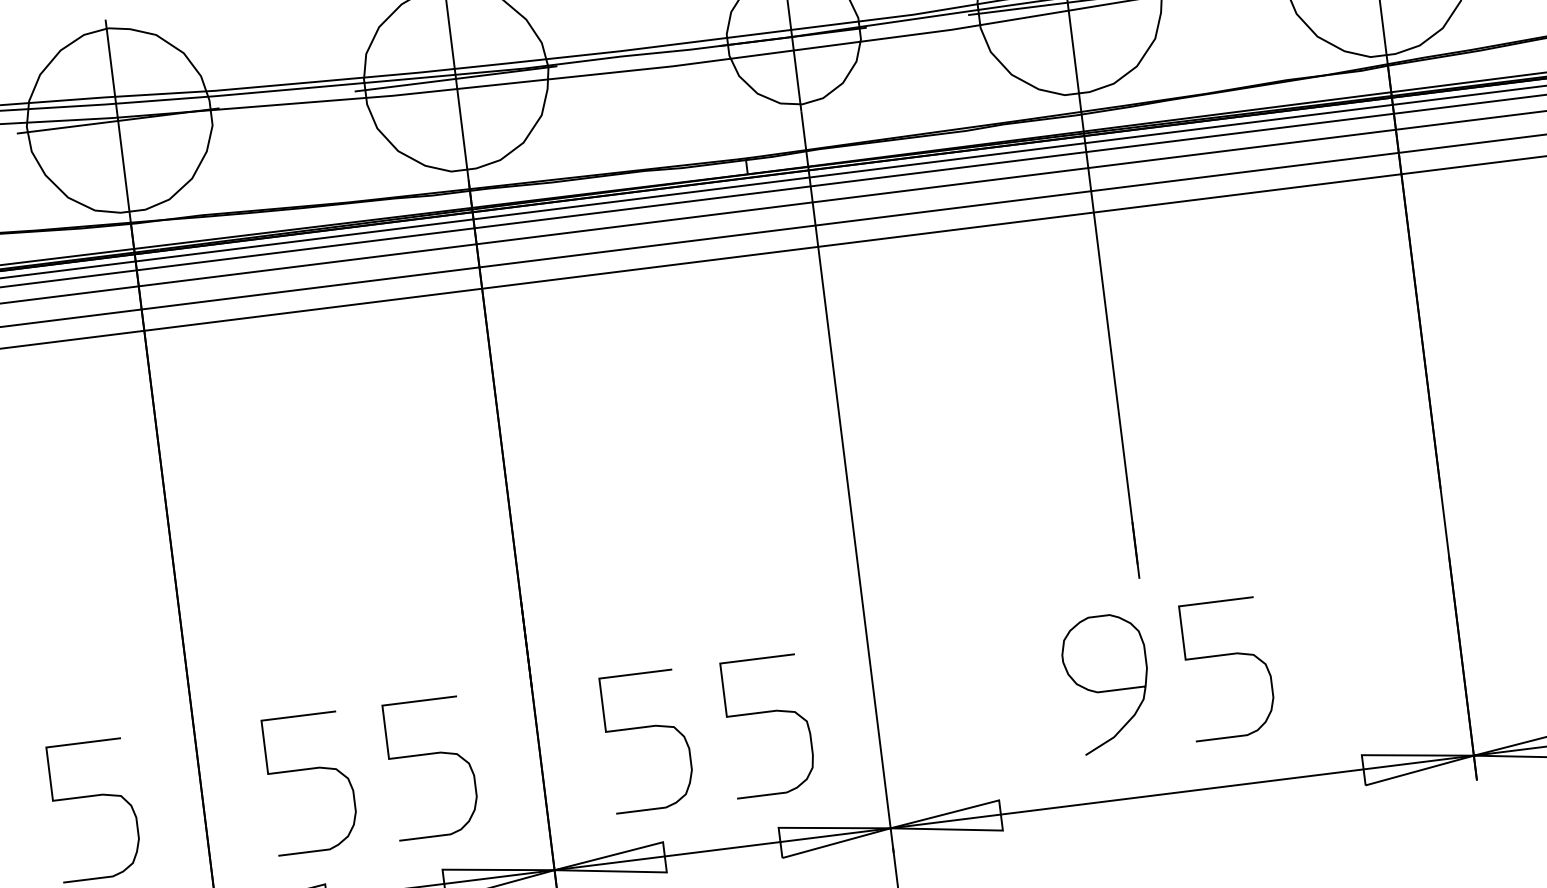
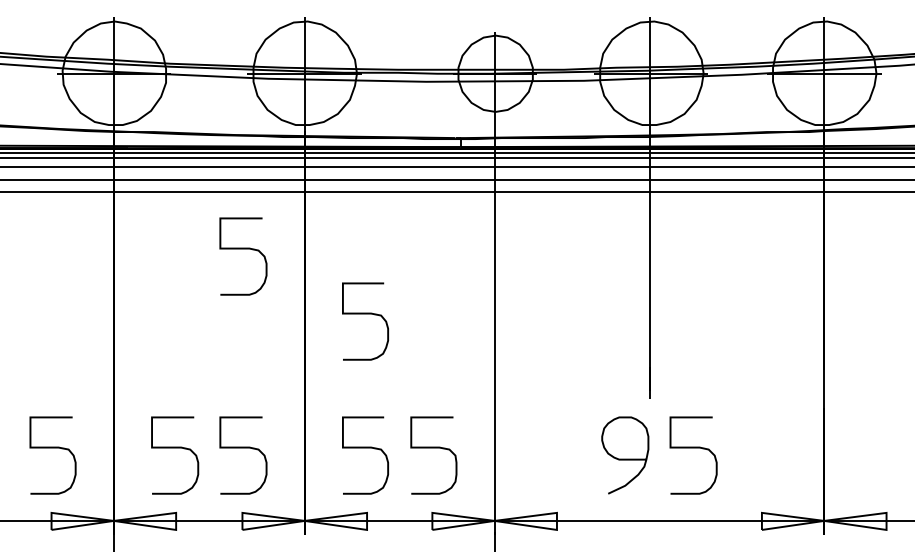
curve: (386, 403) -> (243, 249), added
curve: (616, 491) -> (365, 314), added

